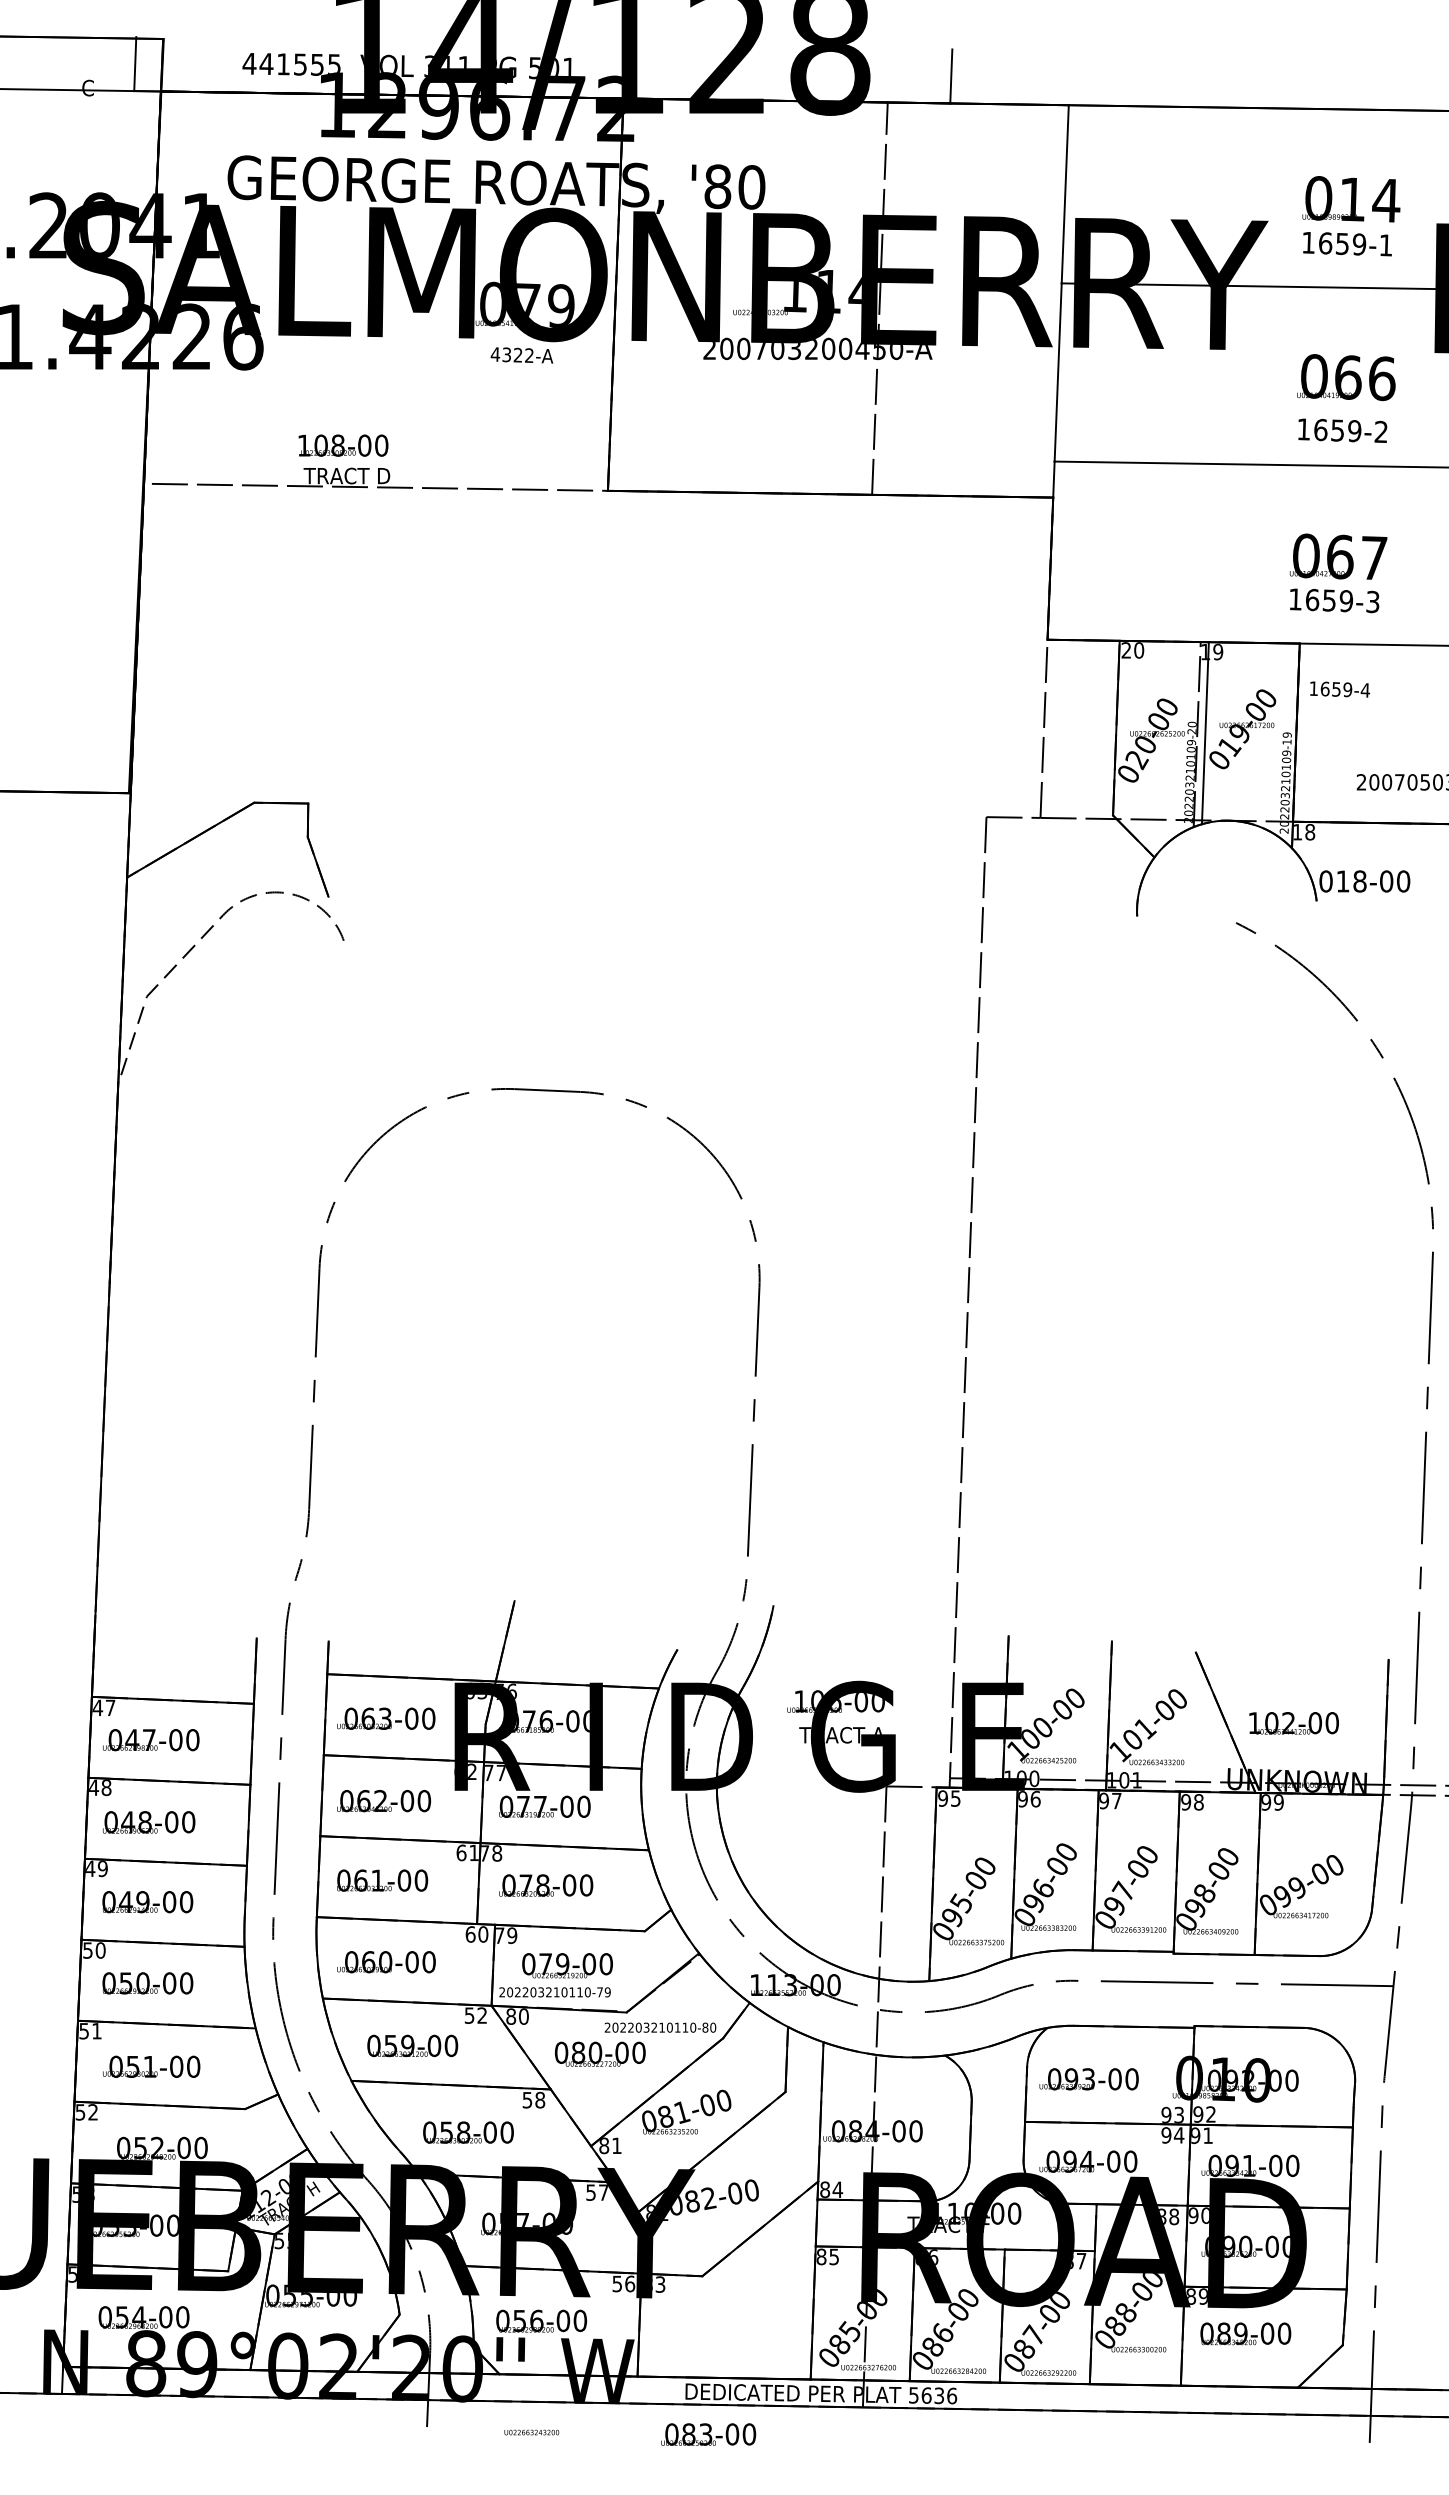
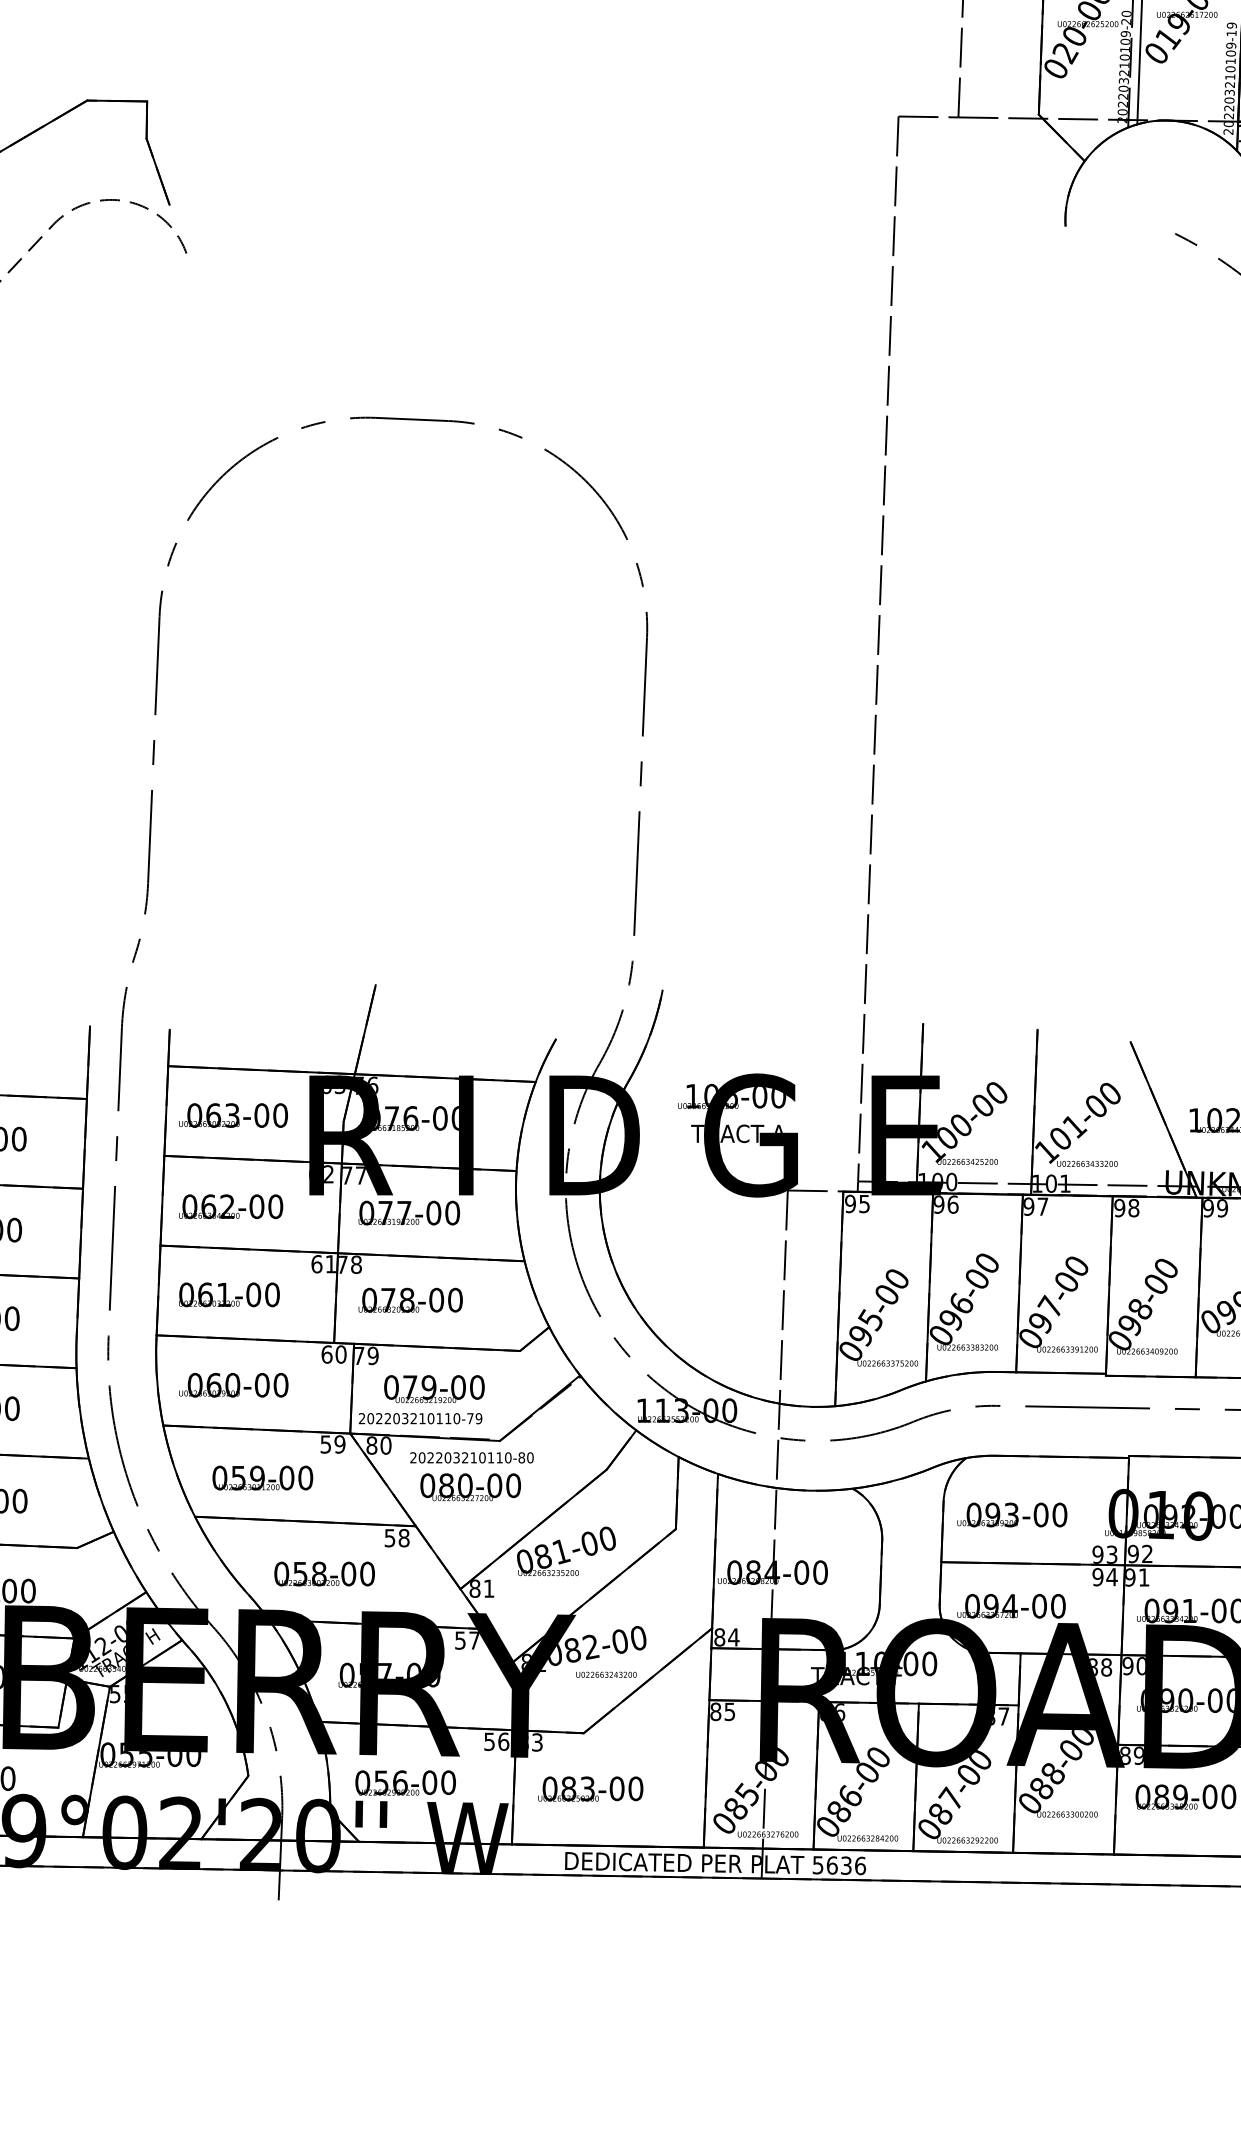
text: (482, 2015) -> (340, 1444), 52 -> 59
text: (660, 2027) -> (472, 1457), moved
text: (531, 2432) -> (606, 1674), moved
text: (708, 2434) -> (590, 1788), moved

